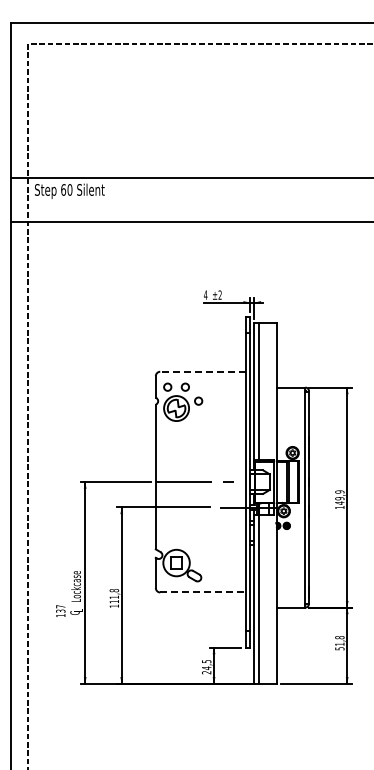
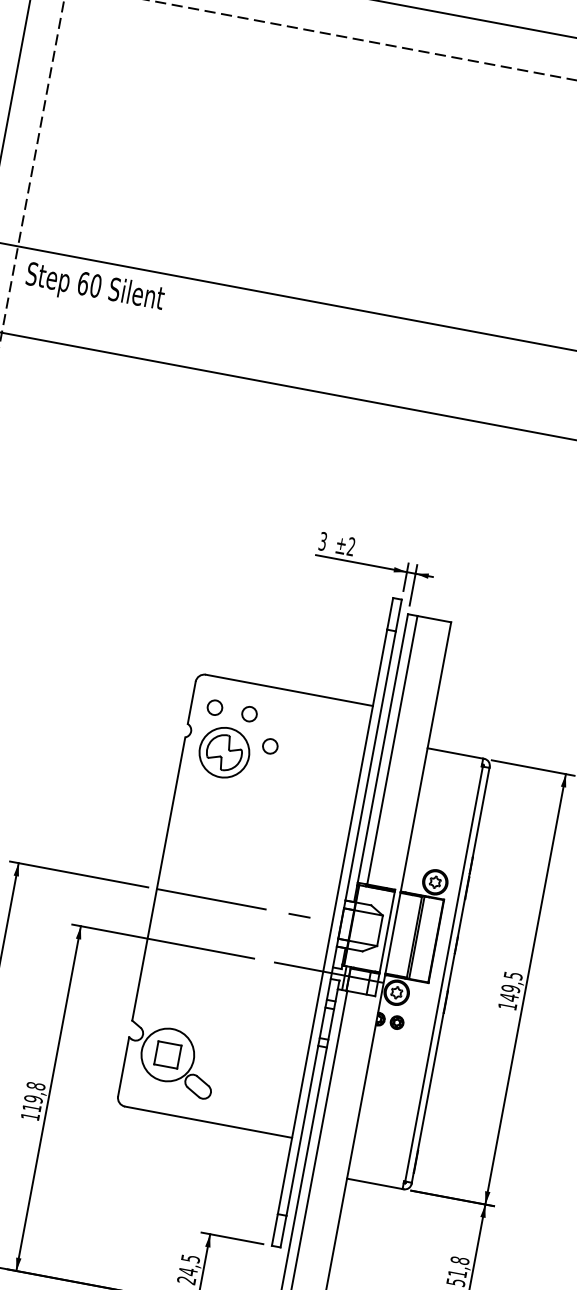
text: (205, 294) -> (322, 540), 4 -> 3
line: (202, 371) -> (288, 689), dashed -> solid
text: (339, 491) -> (512, 974), 149,9 -> 149,5
line: (202, 592) -> (207, 1122), dashed -> solid
text: (114, 596) -> (34, 1097), 111,8 -> 119,8

